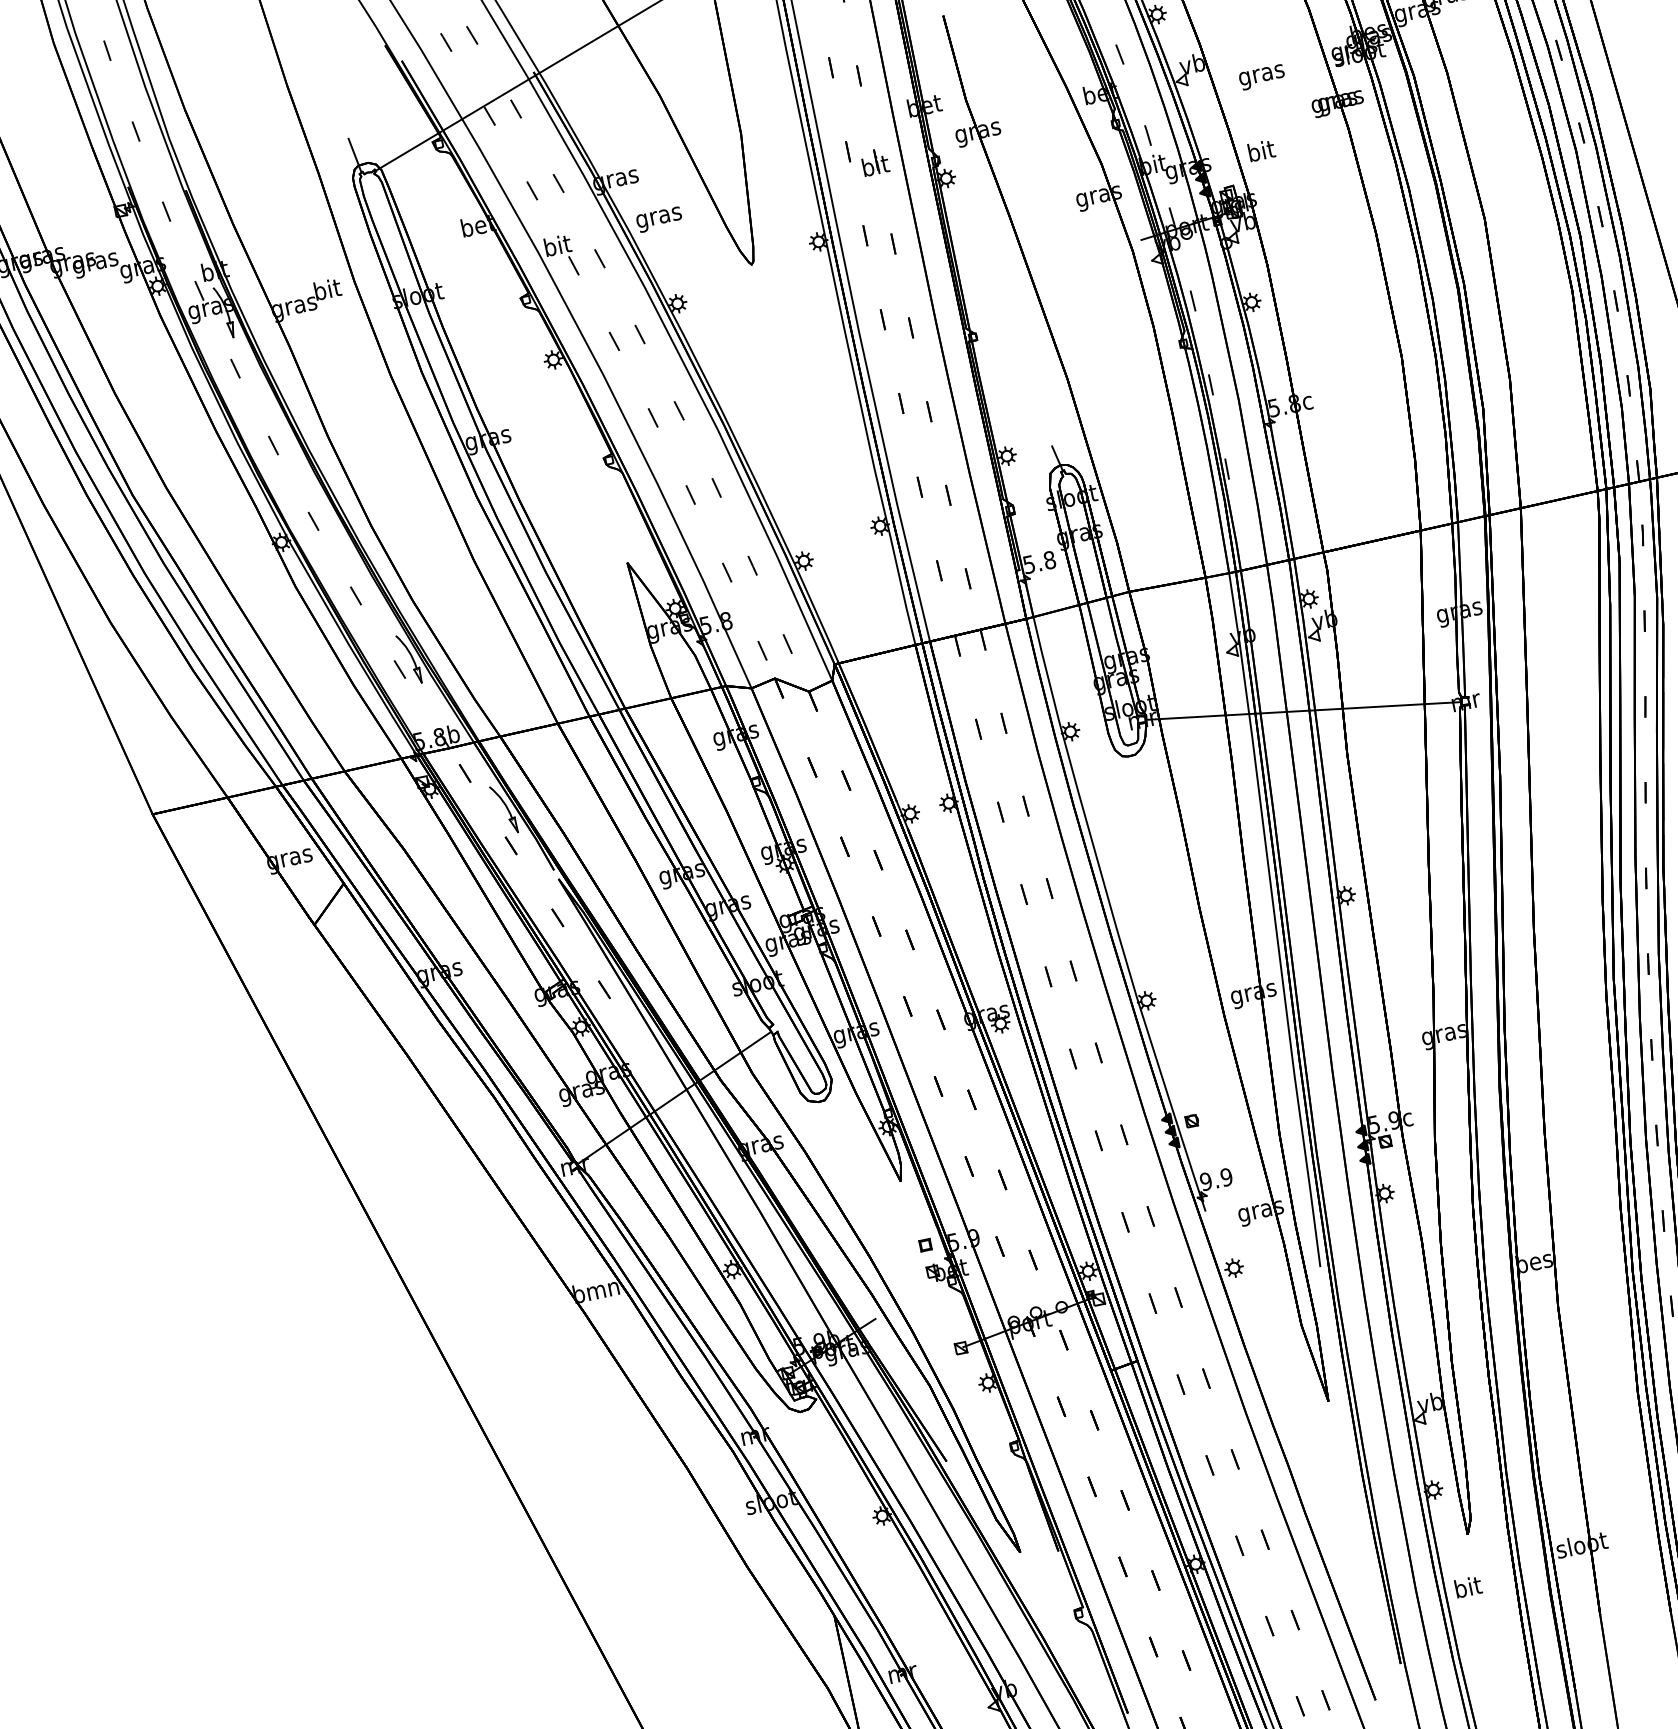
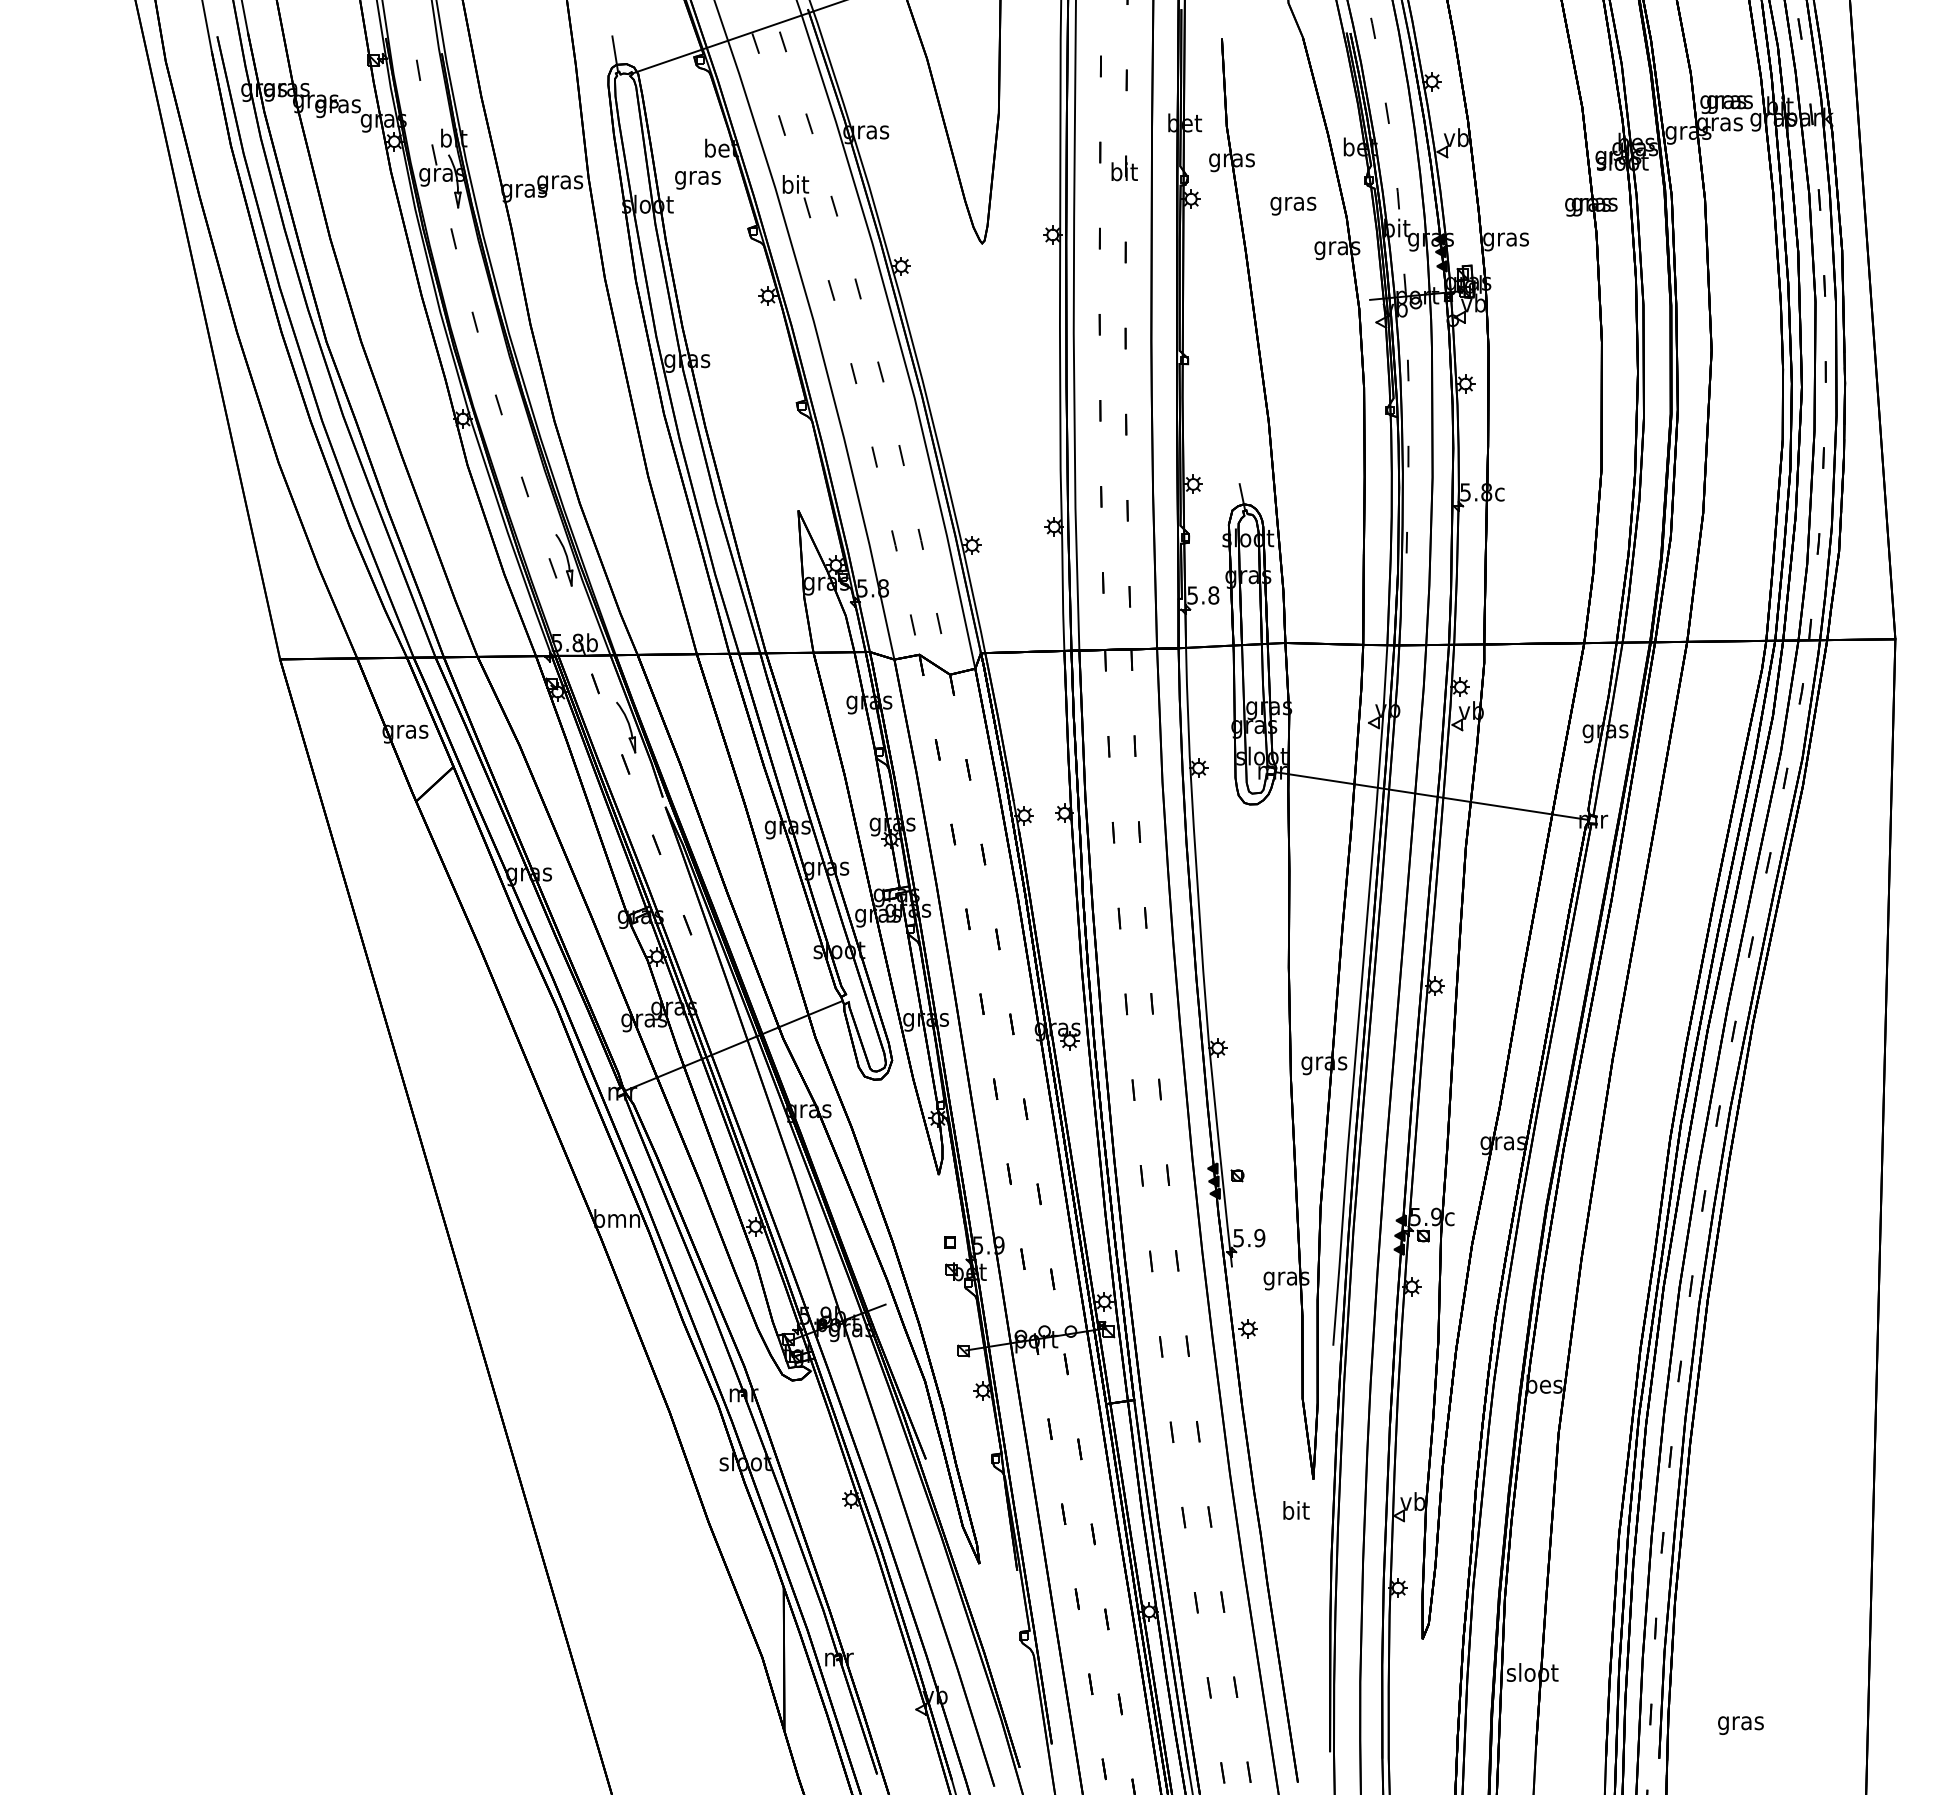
text: (1262, 76) -> (1293, 205), moved
text: (1261, 153) -> (1505, 239), bit -> gras
text: (659, 220) -> (697, 180), moved
text: (328, 291) -> (560, 182), bit -> gras
text: (1205, 1181) -> (1238, 1237), 9.9 -> 5.9
text: (1468, 1586) -> (1296, 1510), moved

